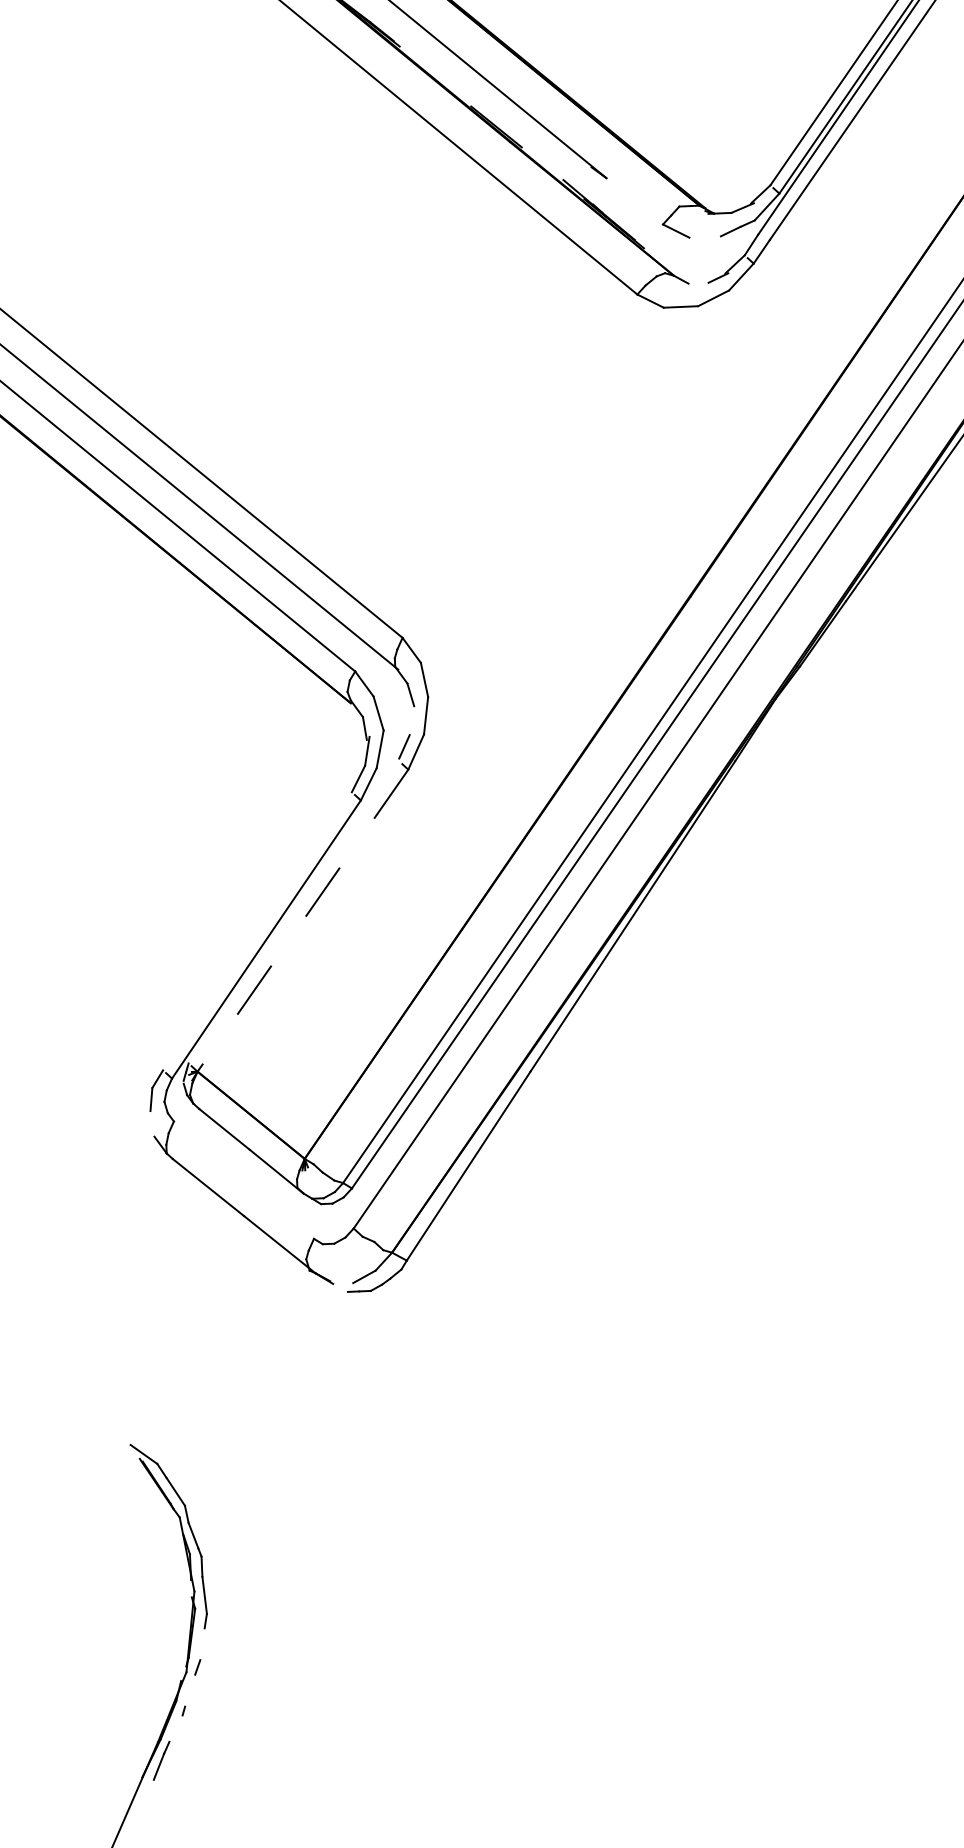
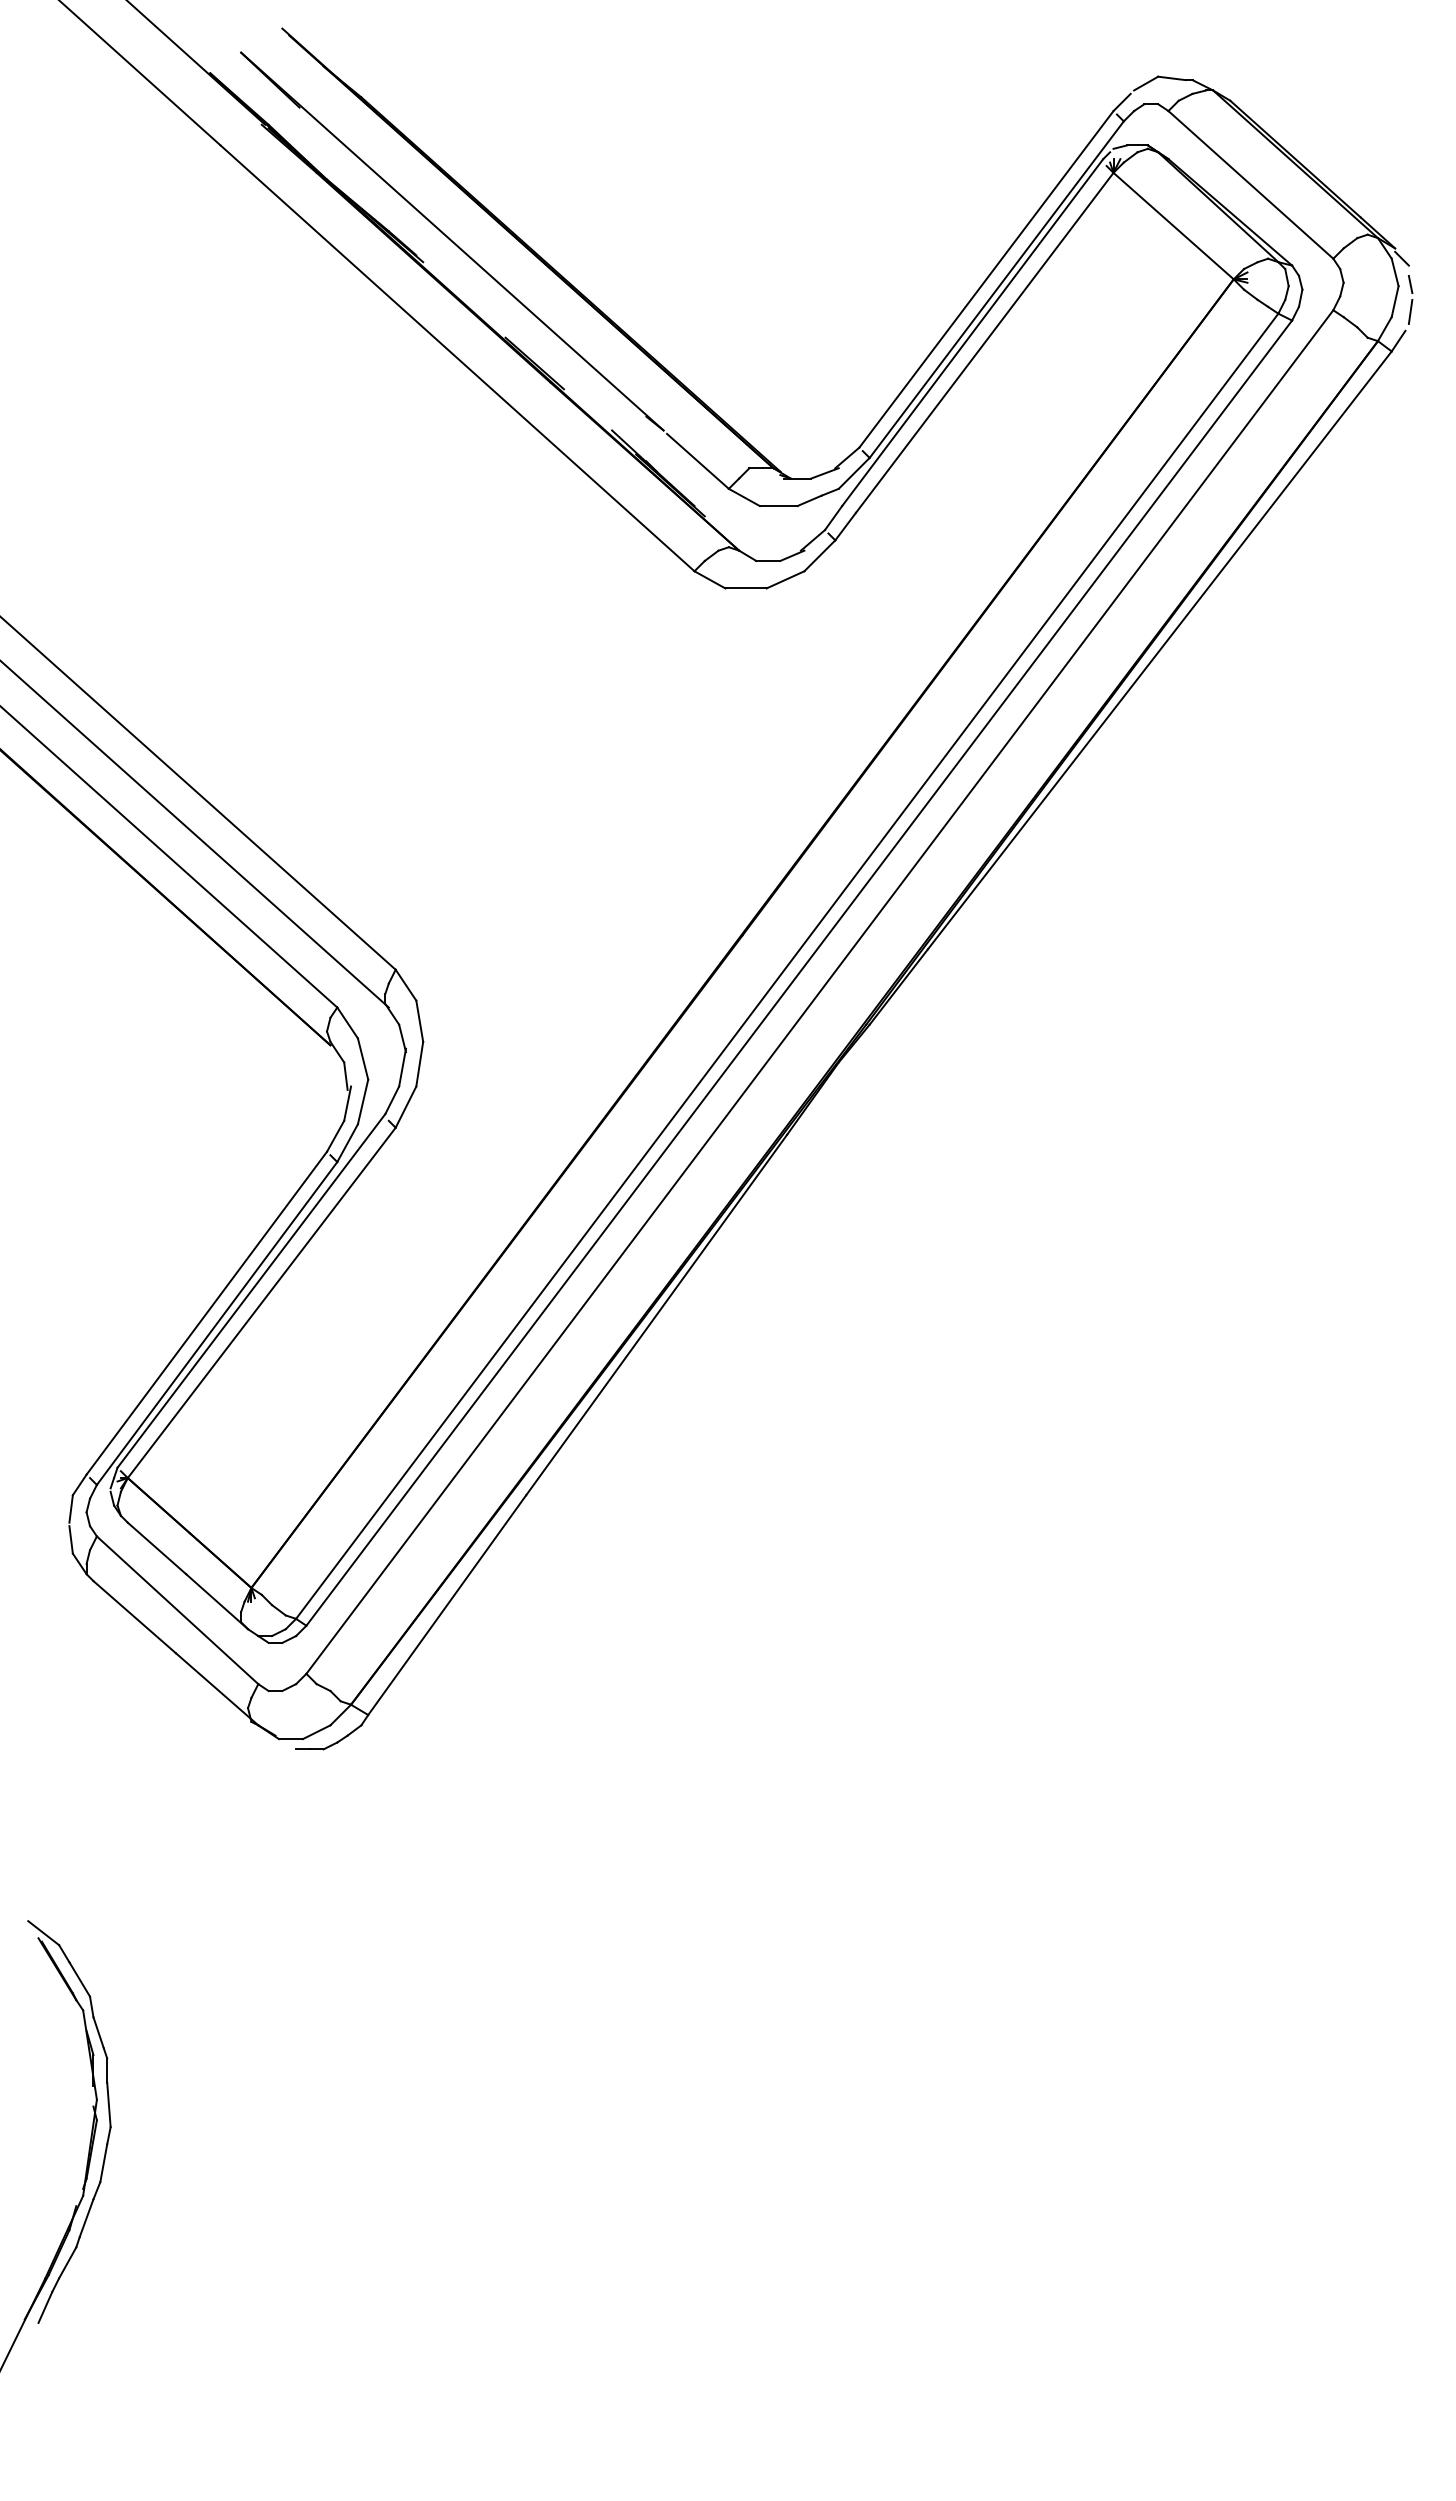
line: (635, 201) -> (697, 460), added
line: (705, 237) -> (778, 506), added
line: (698, 282) -> (768, 560), added
line: (411, 719) -> (402, 1067), added
line: (293, 910) -> (251, 1290), added
line: (302, 920) -> (261, 1302), dashed -> solid
line: (257, 930) -> (206, 1312), added
line: (152, 1125) -> (70, 1539), added
line: (243, 1180) -> (177, 1610), added
line: (342, 1283) -> (290, 1739), added
line: (202, 1644) -> (103, 2163), added
line: (190, 1690) -> (86, 2218), added
line: (175, 1728) -> (67, 2262), added

